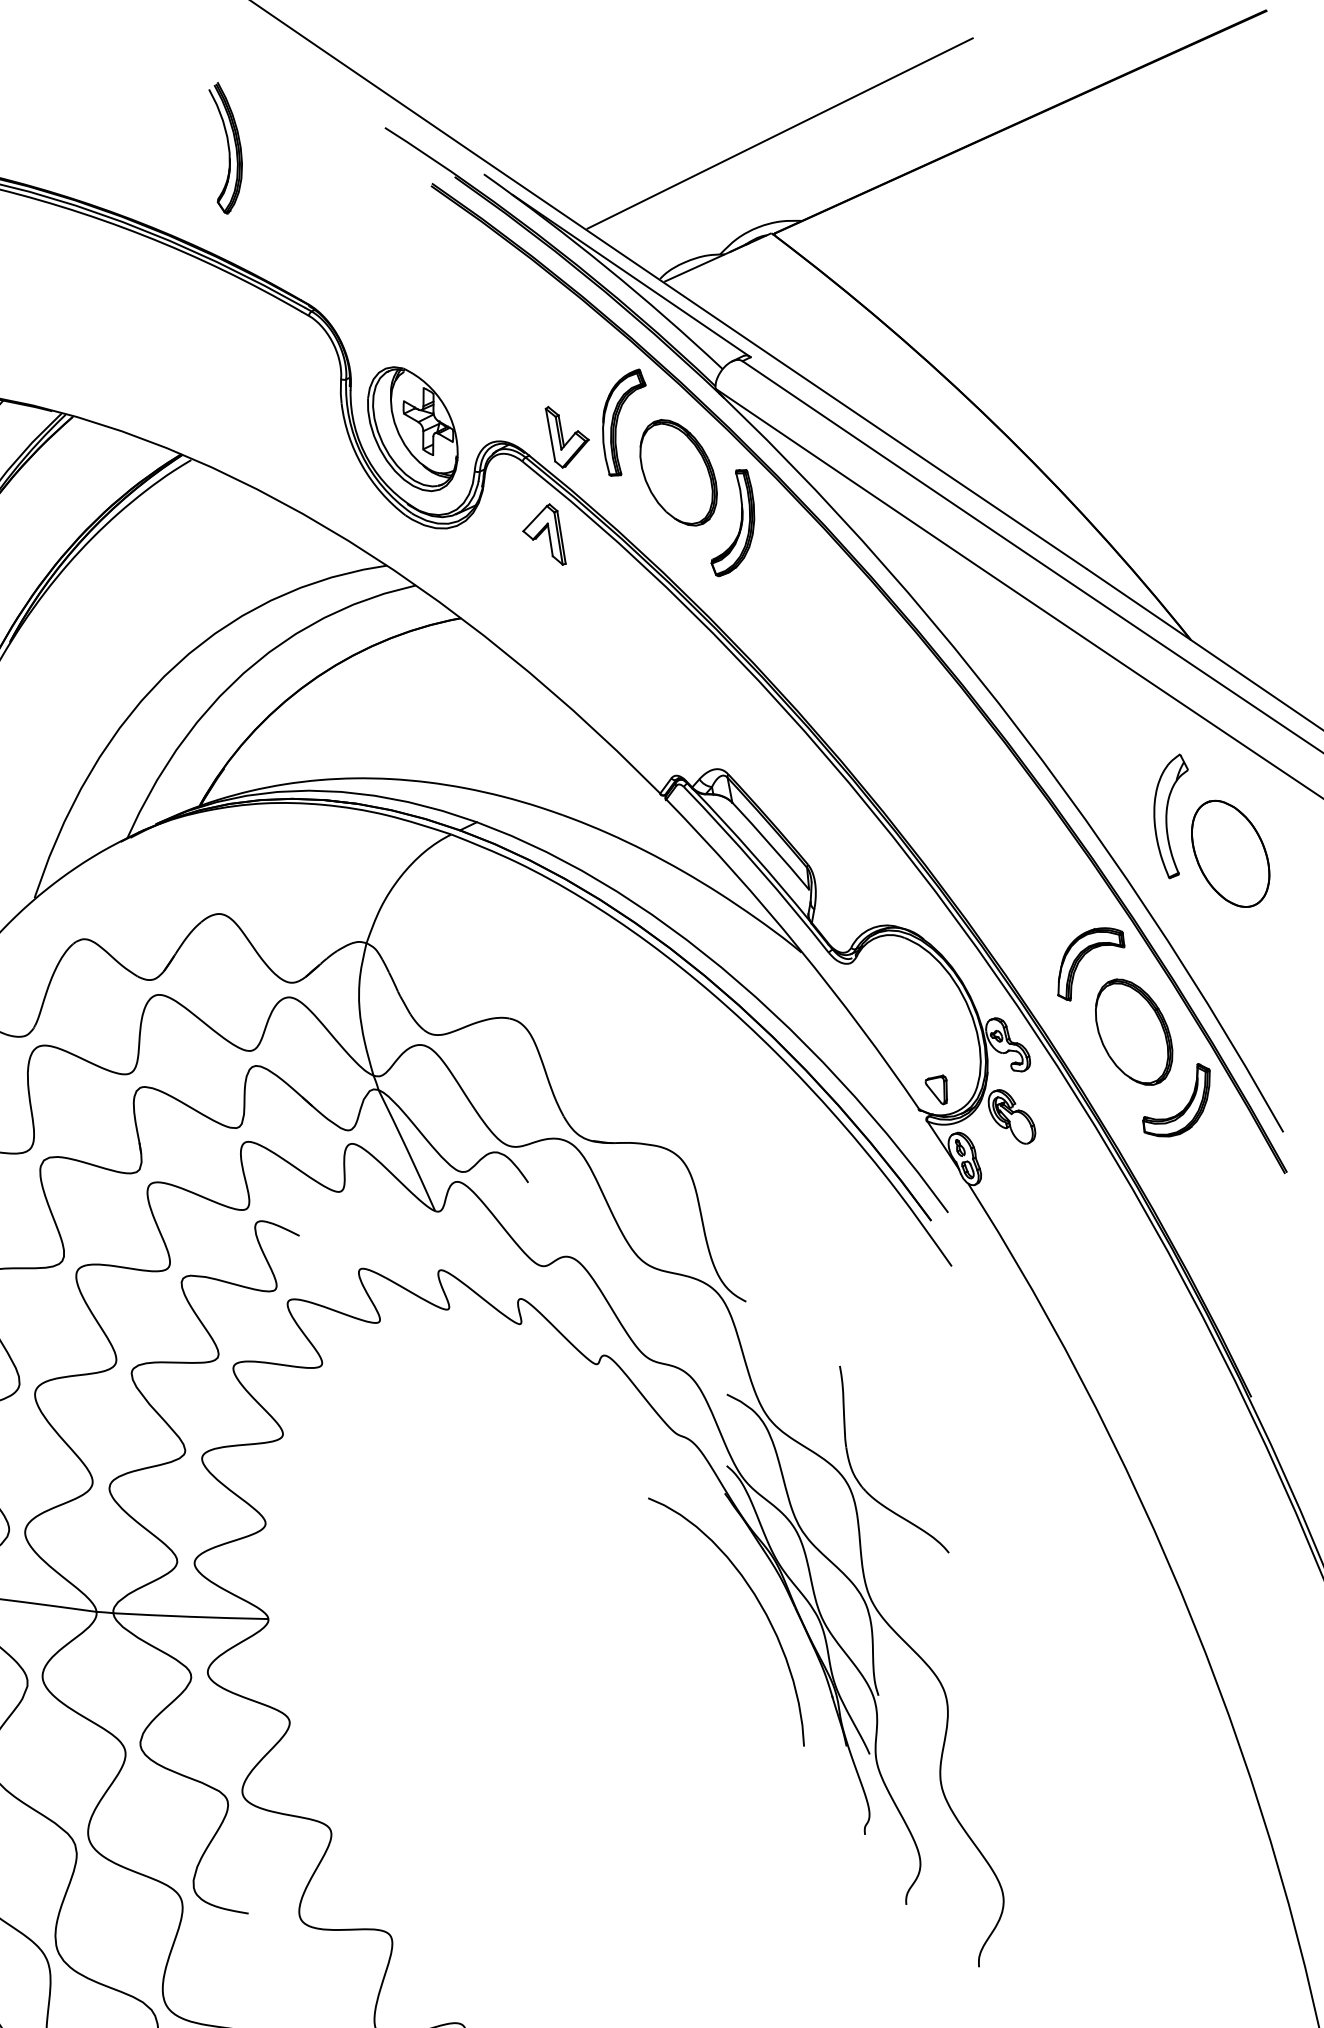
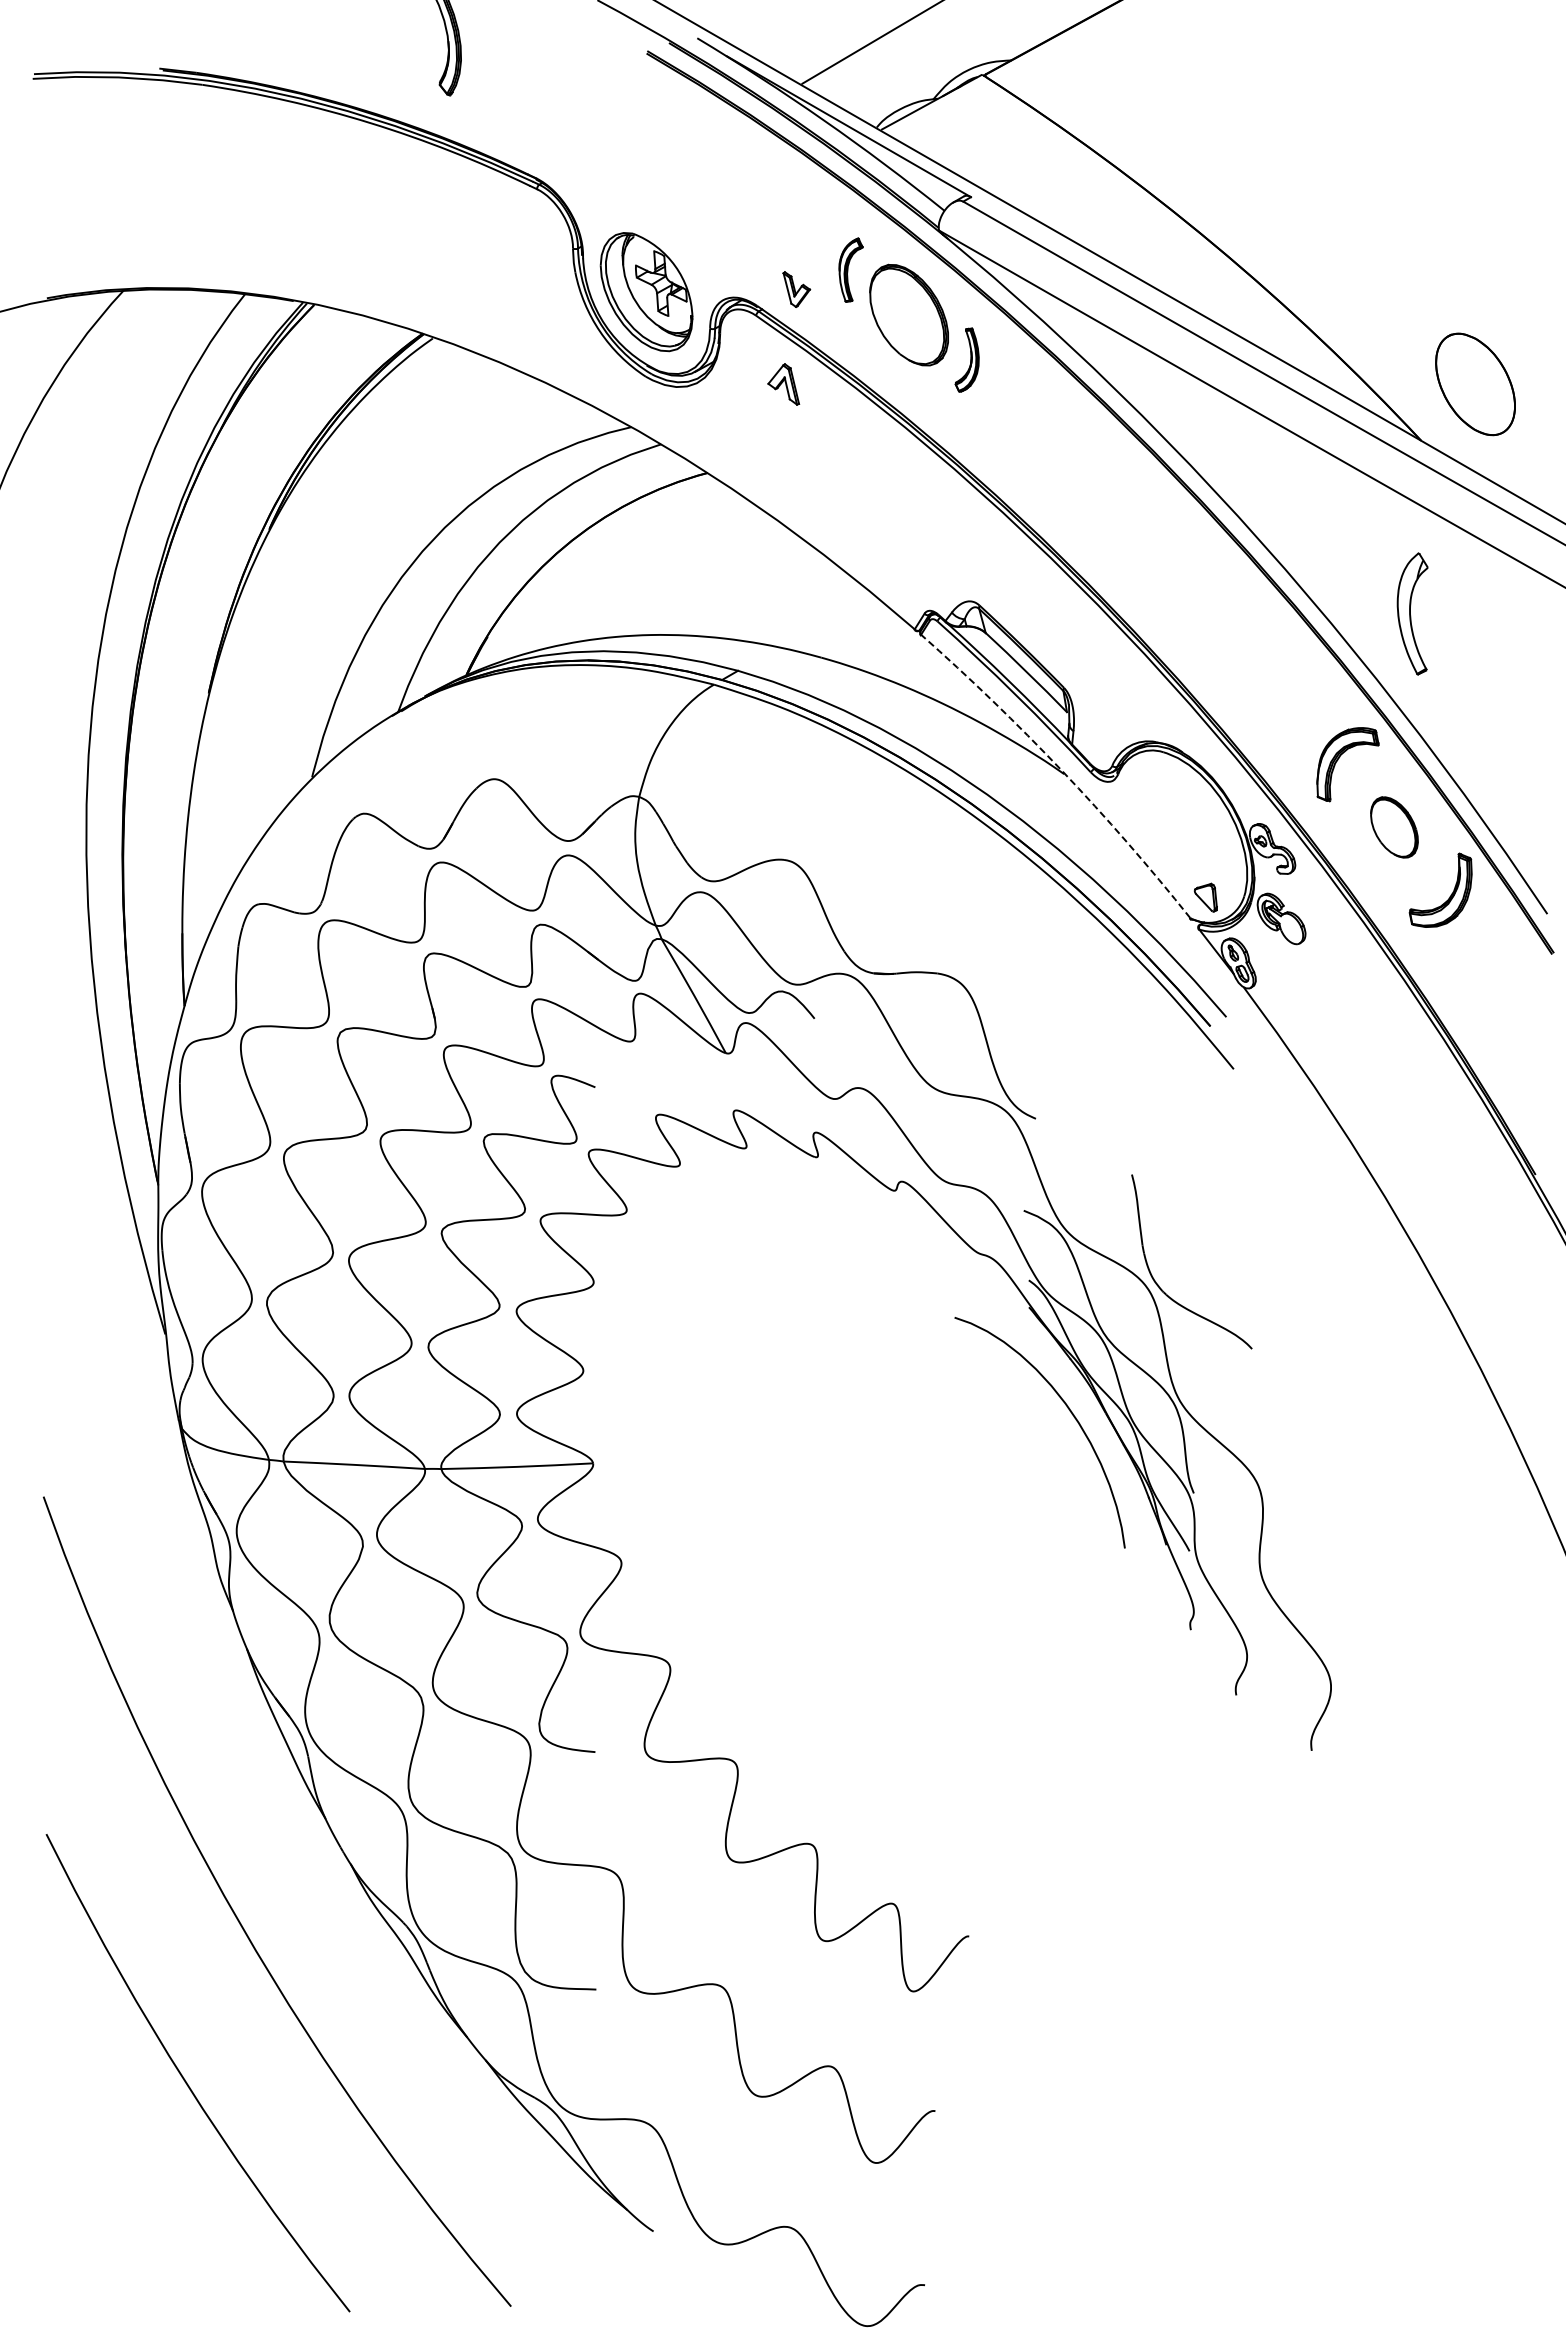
part: (622, 421) -> (850, 269), size x0.6
part: (565, 437) -> (796, 289), size x0.6
part: (734, 522) -> (967, 359), size x0.6
part: (545, 533) -> (783, 384), size x0.7
part: (1230, 853) -> (1475, 384), moved
arc: (799, 948) -> (1061, 770), solid -> dashed
part: (1134, 1032) -> (1394, 827), size x0.6

